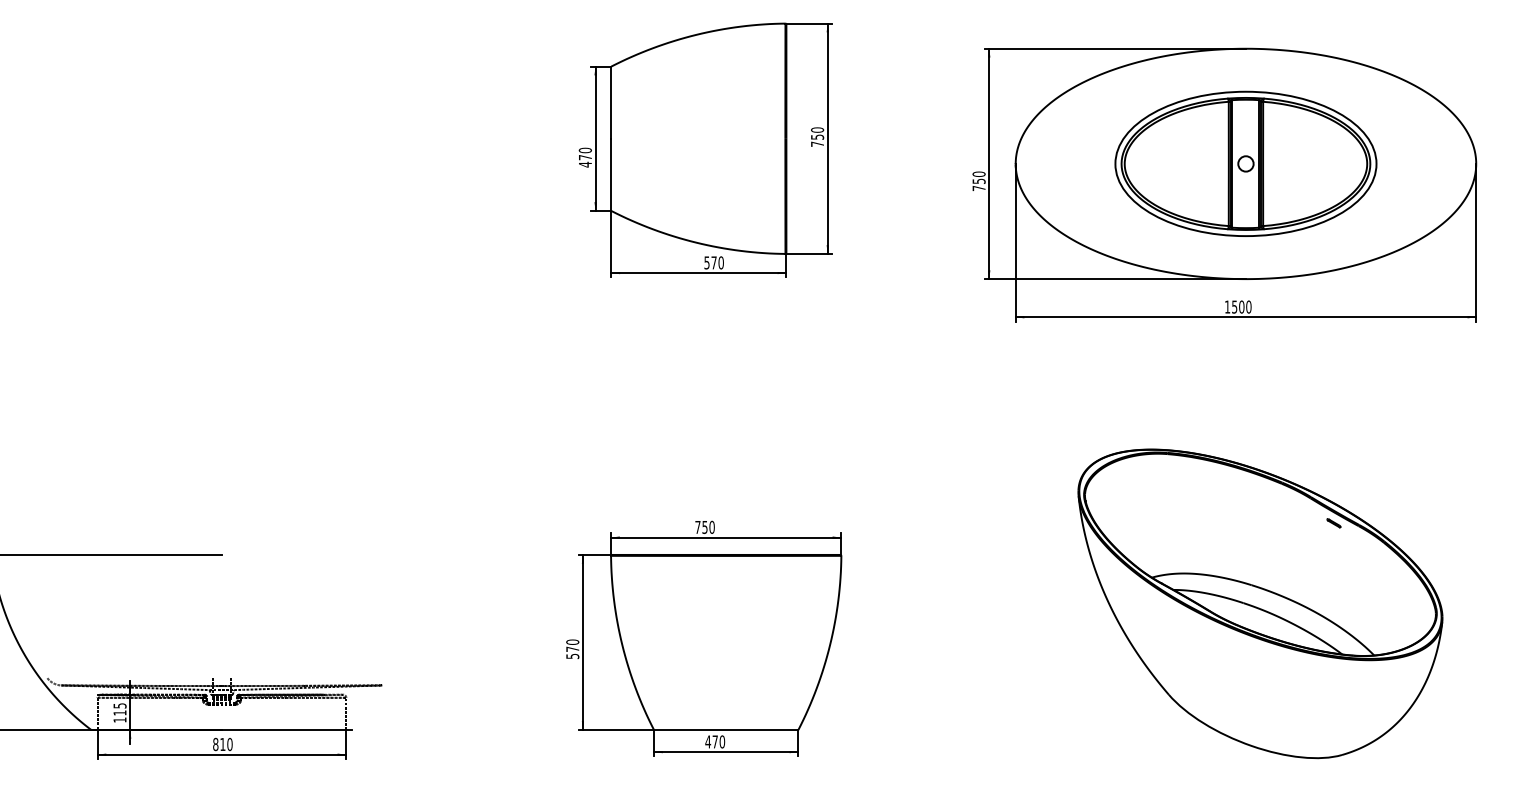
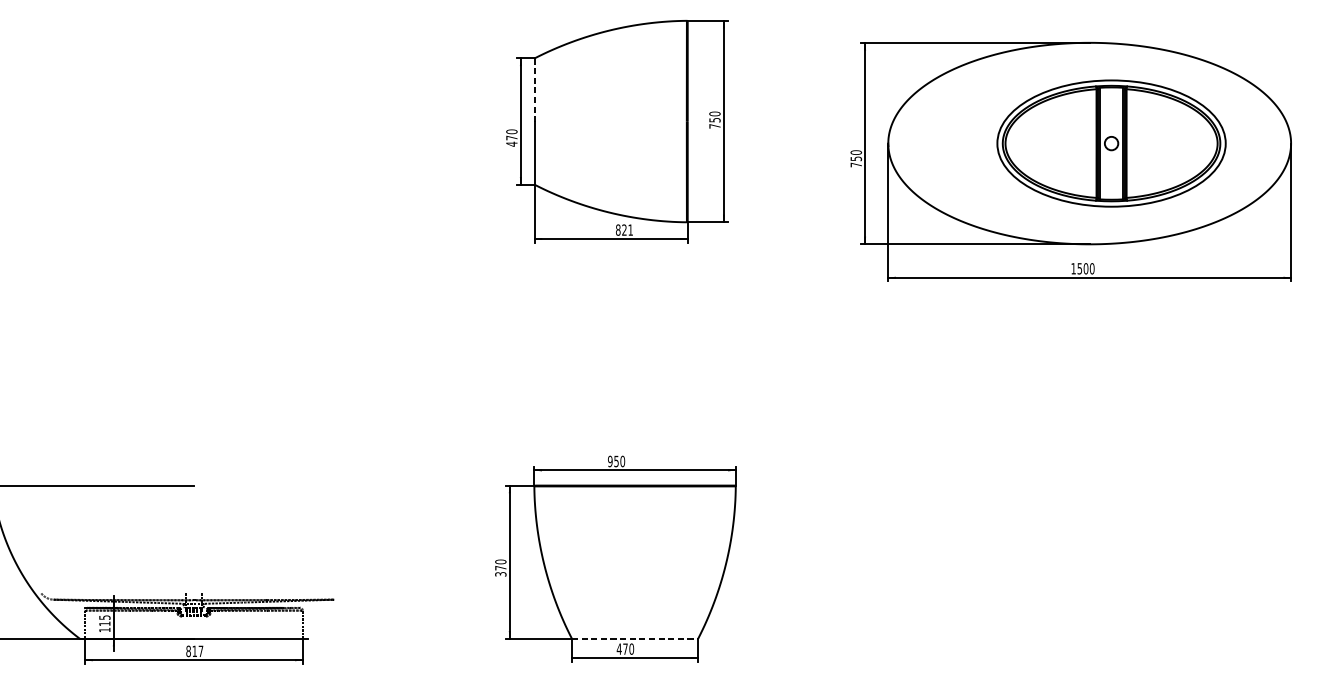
line: (611, 103) -> (534, 90), solid -> dashed
part: (1245, 163) -> (1111, 143), moved
text: (713, 262) -> (623, 229), 570 -> 821
text: (697, 526) -> (609, 460), 750 -> 950
part: (1260, 603) -> (1102, 528), removed
text: (572, 655) -> (500, 573), 570 -> 370
line: (726, 730) -> (635, 639), solid -> dashed
text: (229, 744) -> (200, 651), 810 -> 817

